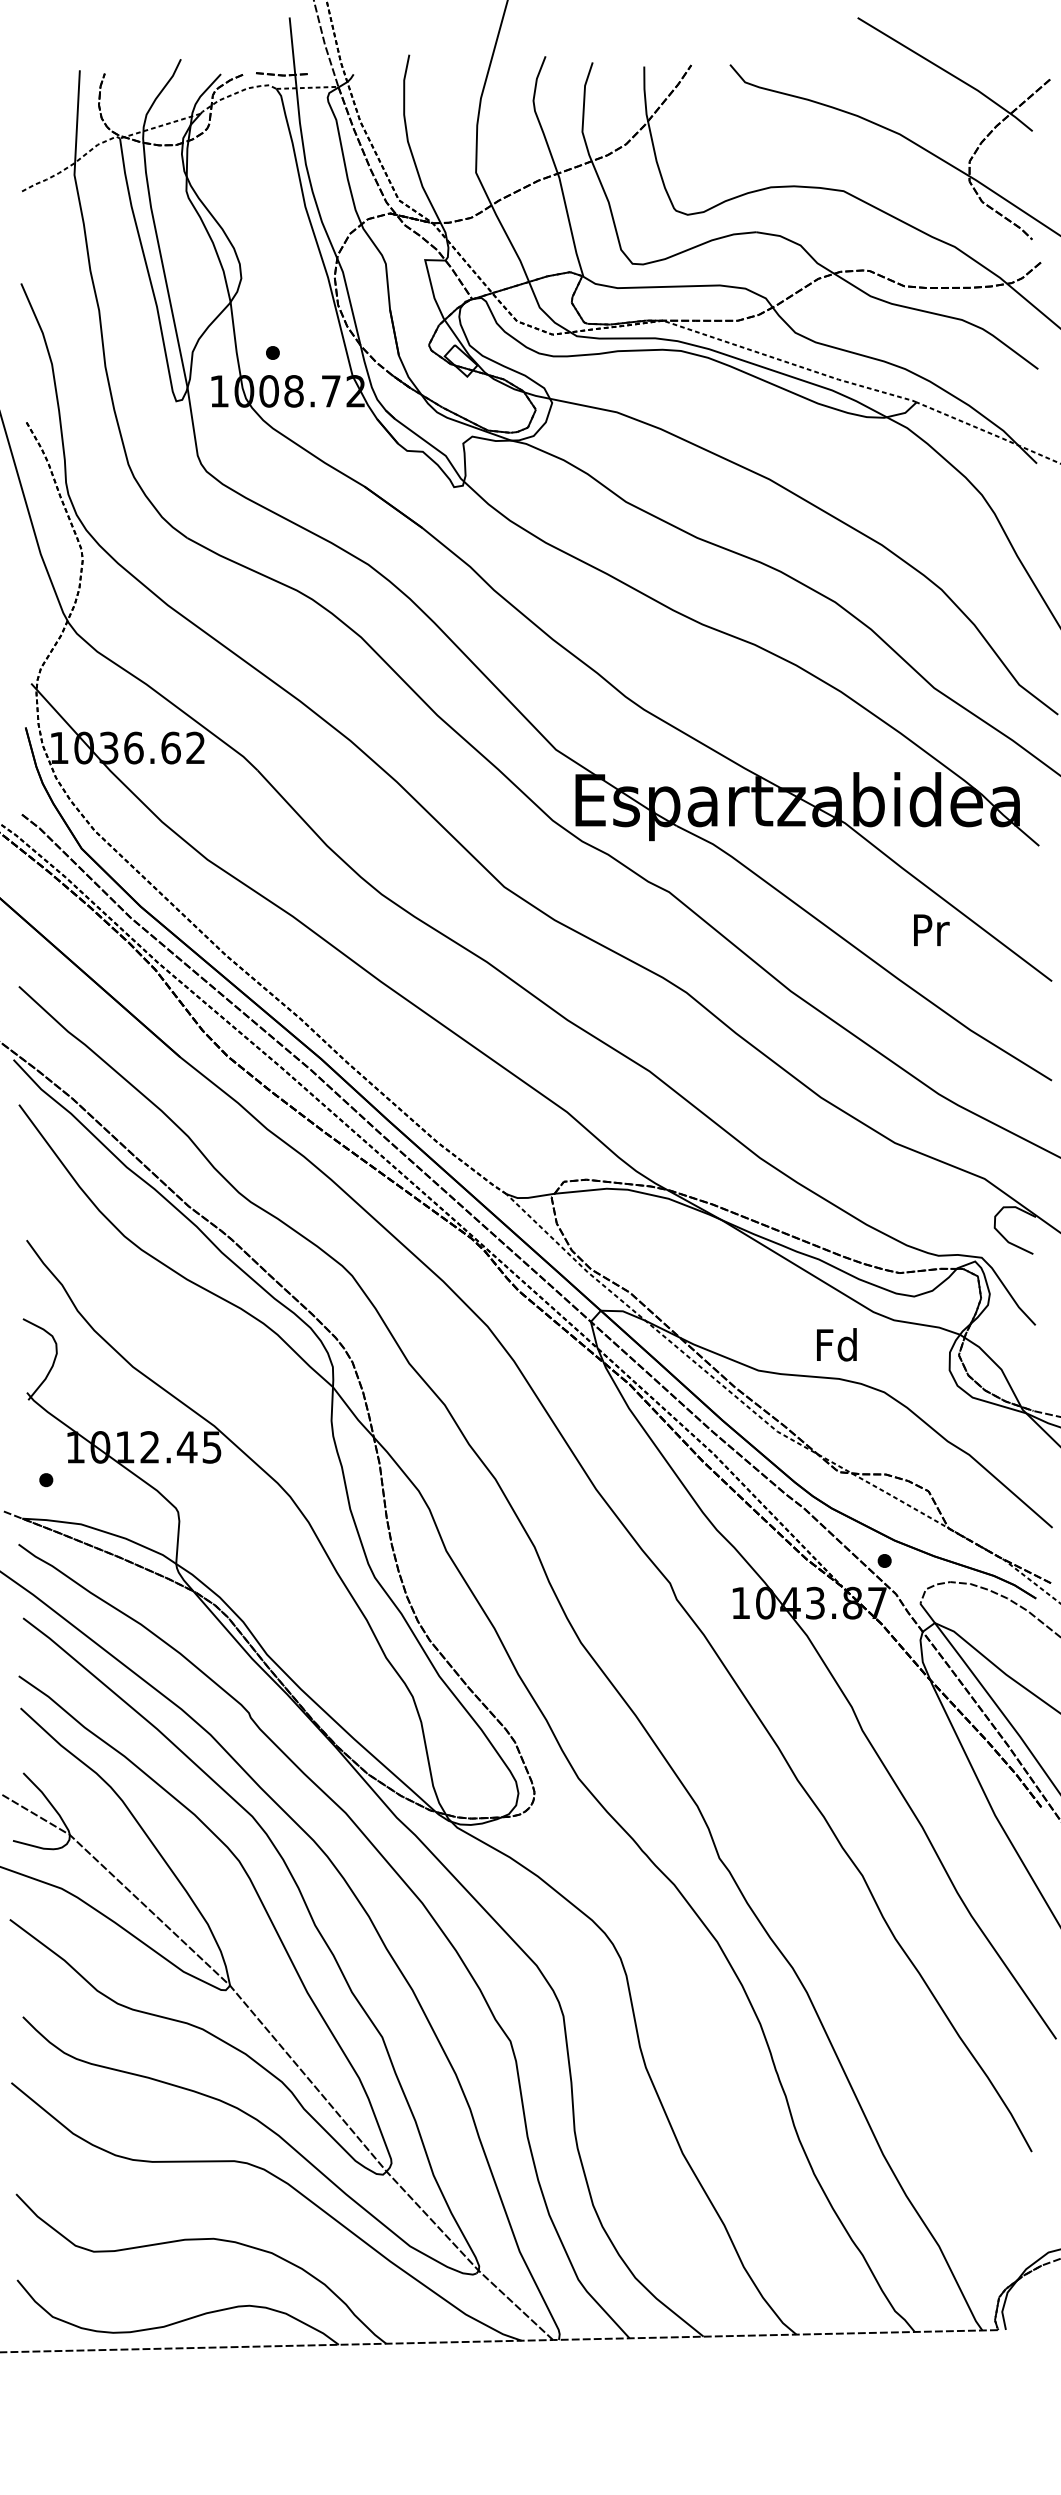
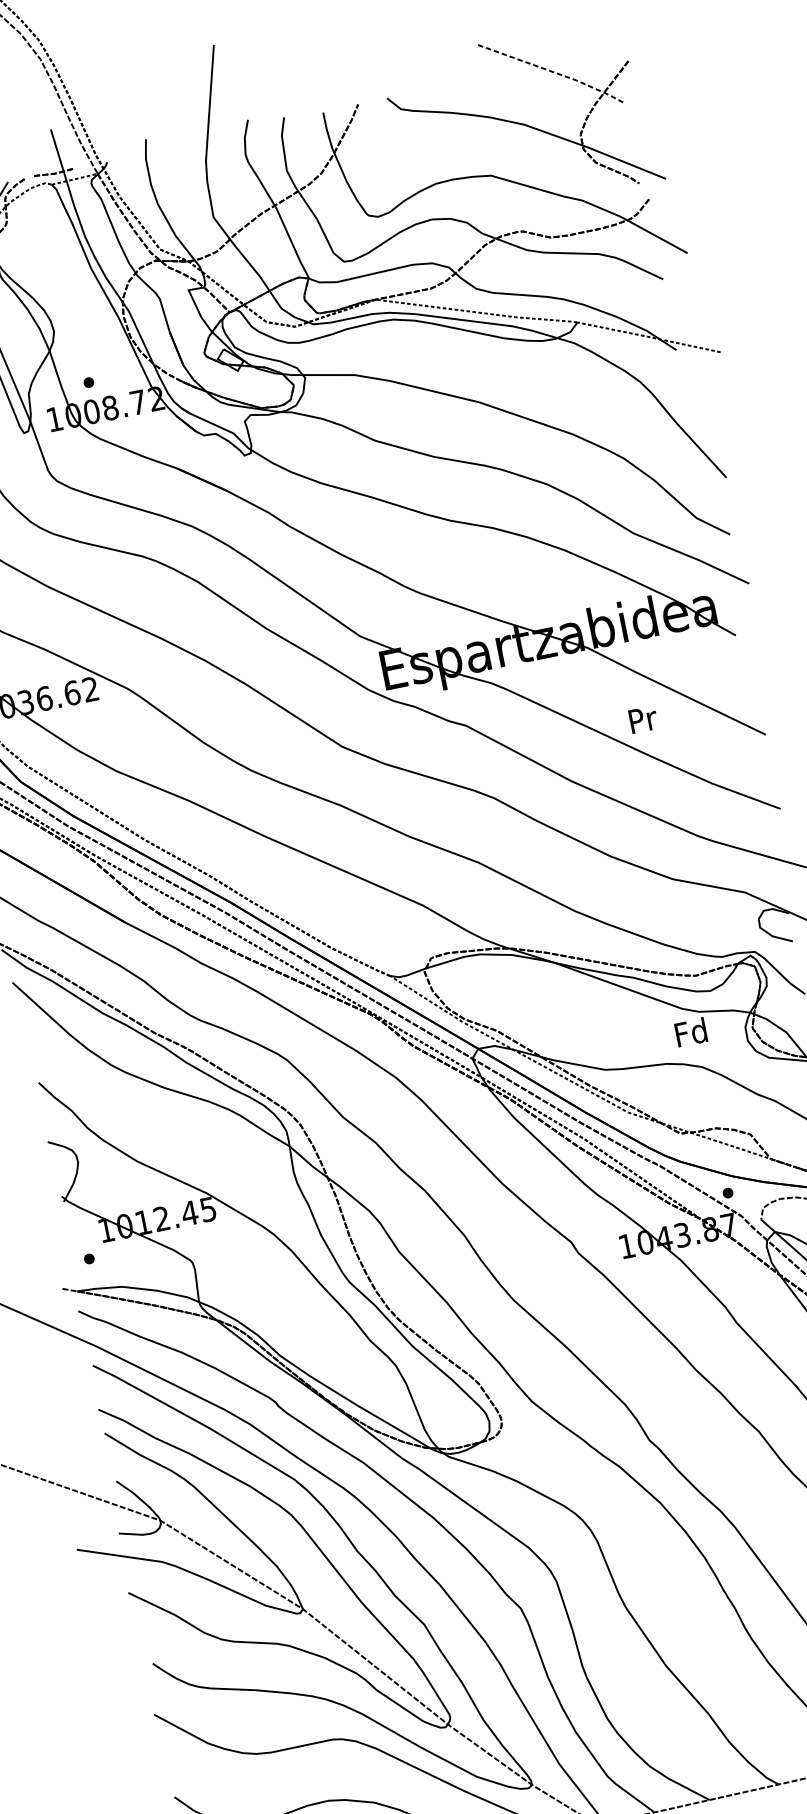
line: (948, 72) -> (551, 71), solid -> dashed
text: (931, 929) -> (643, 719), moved
text: (836, 1344) -> (690, 1032), moved

